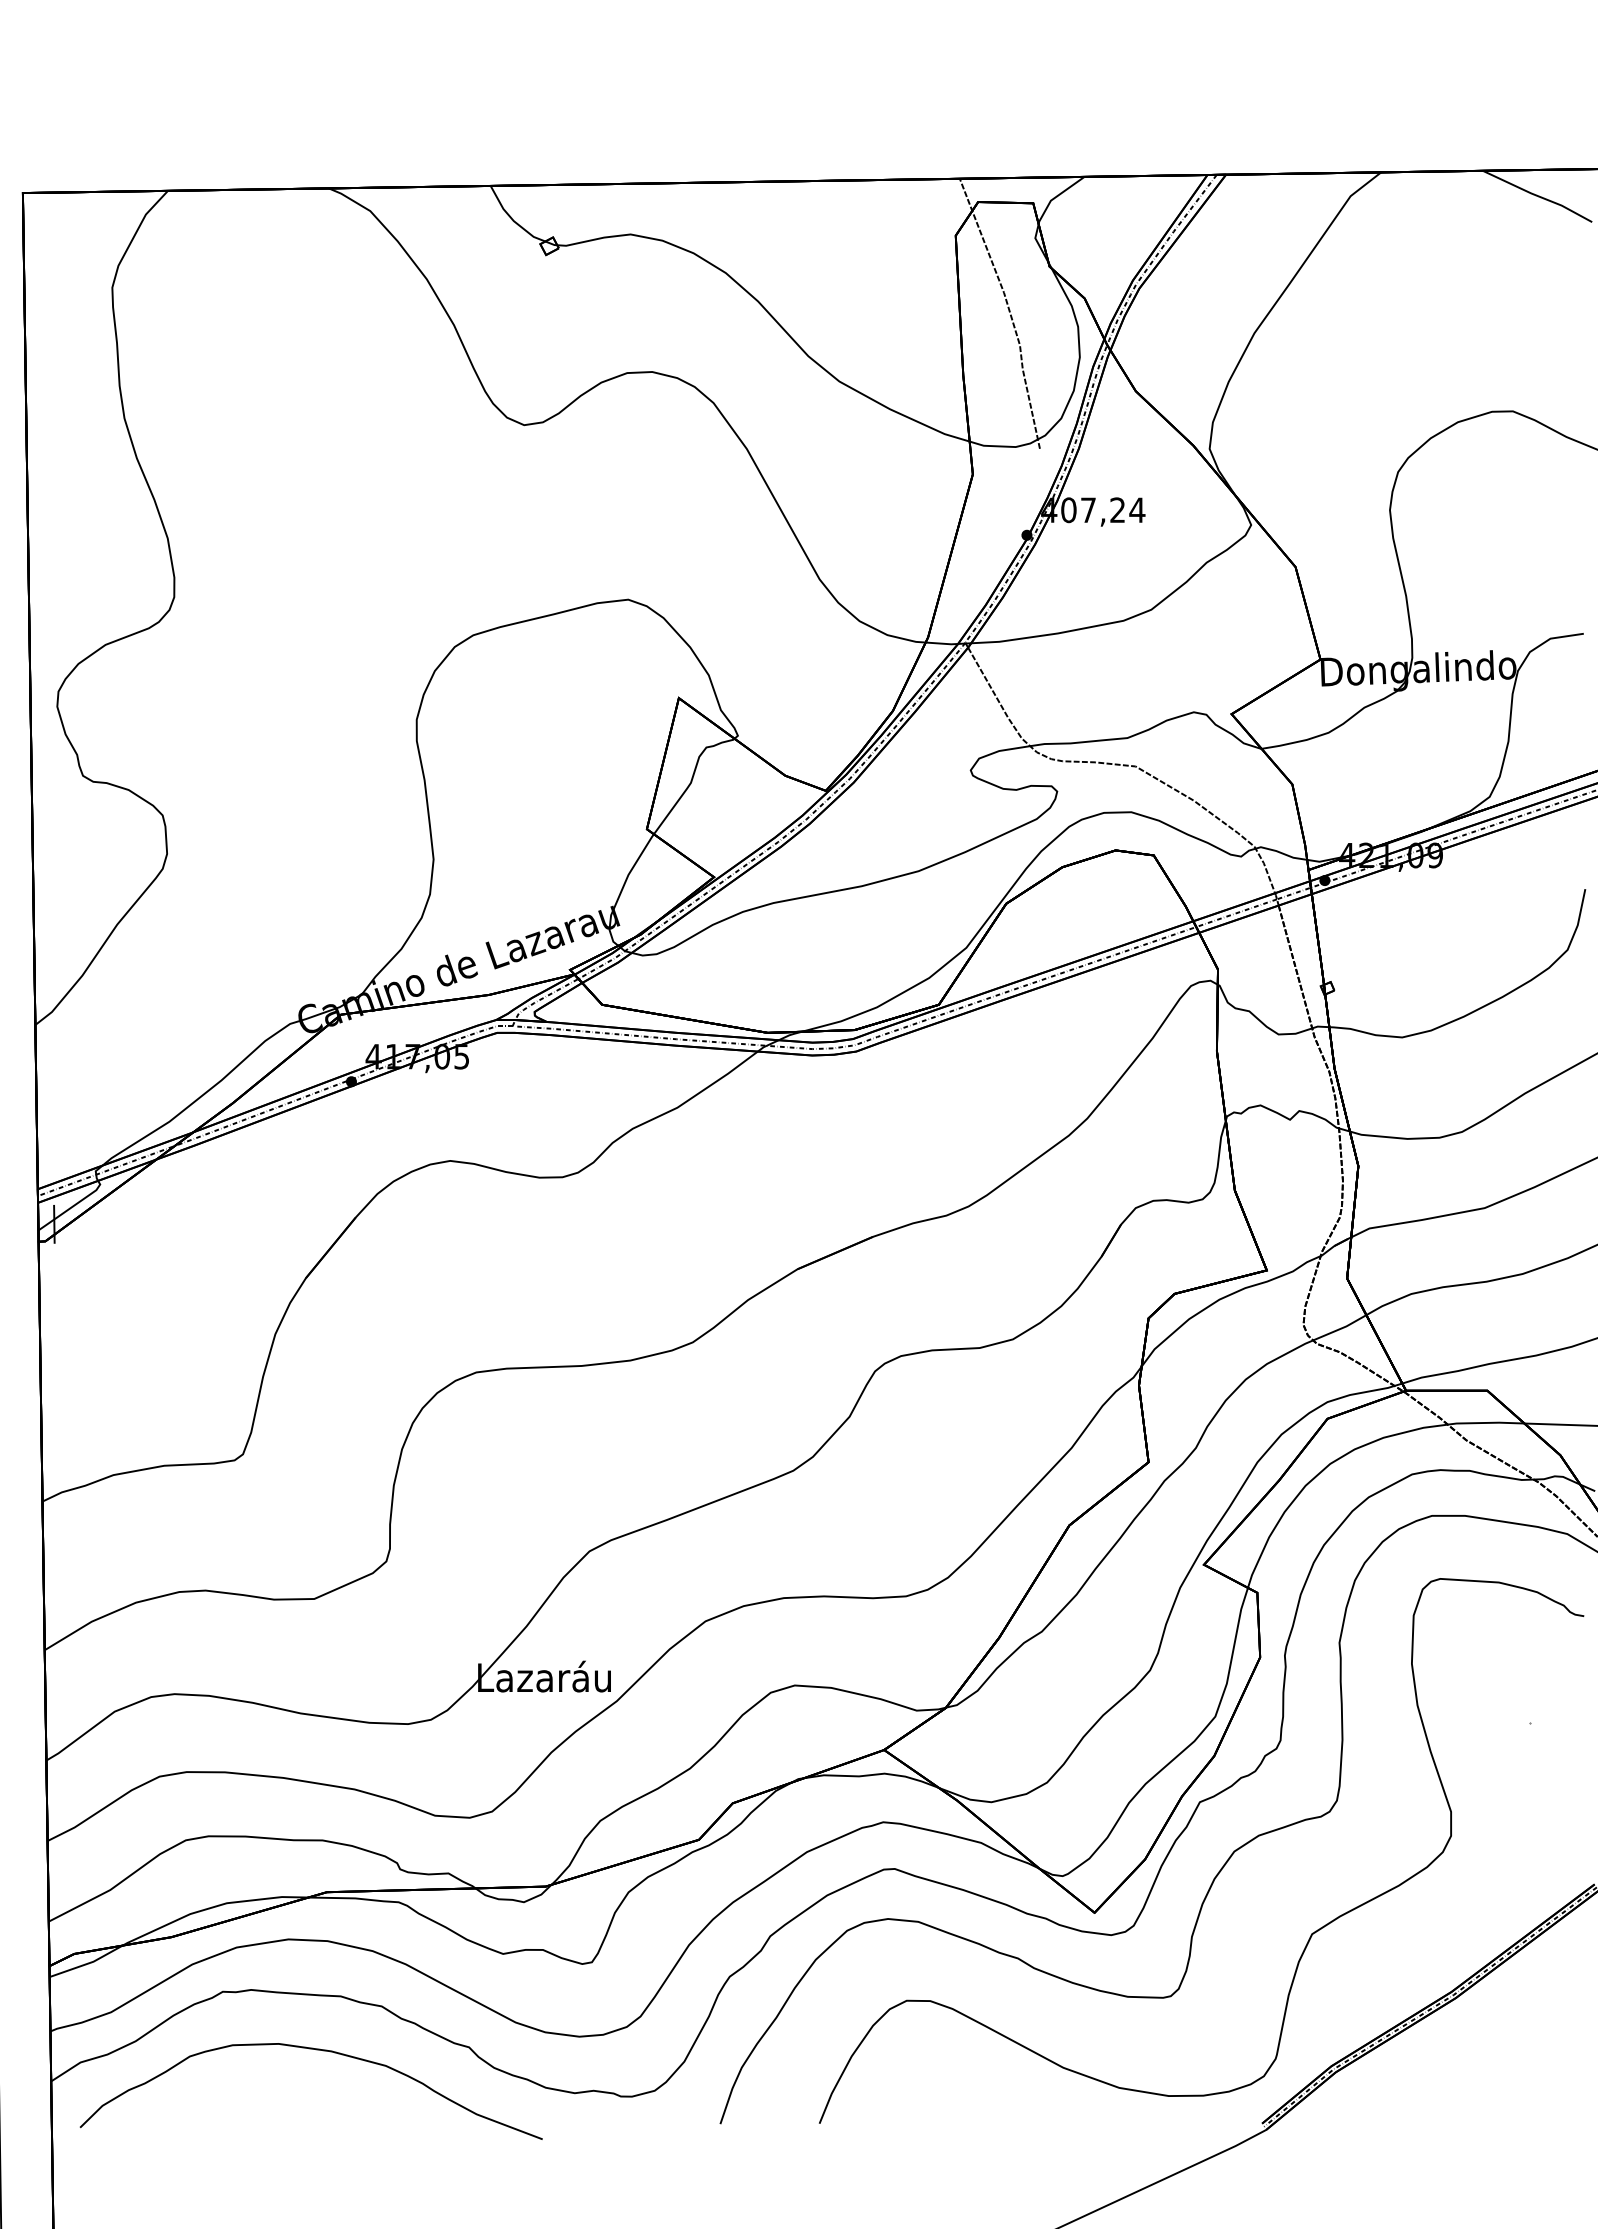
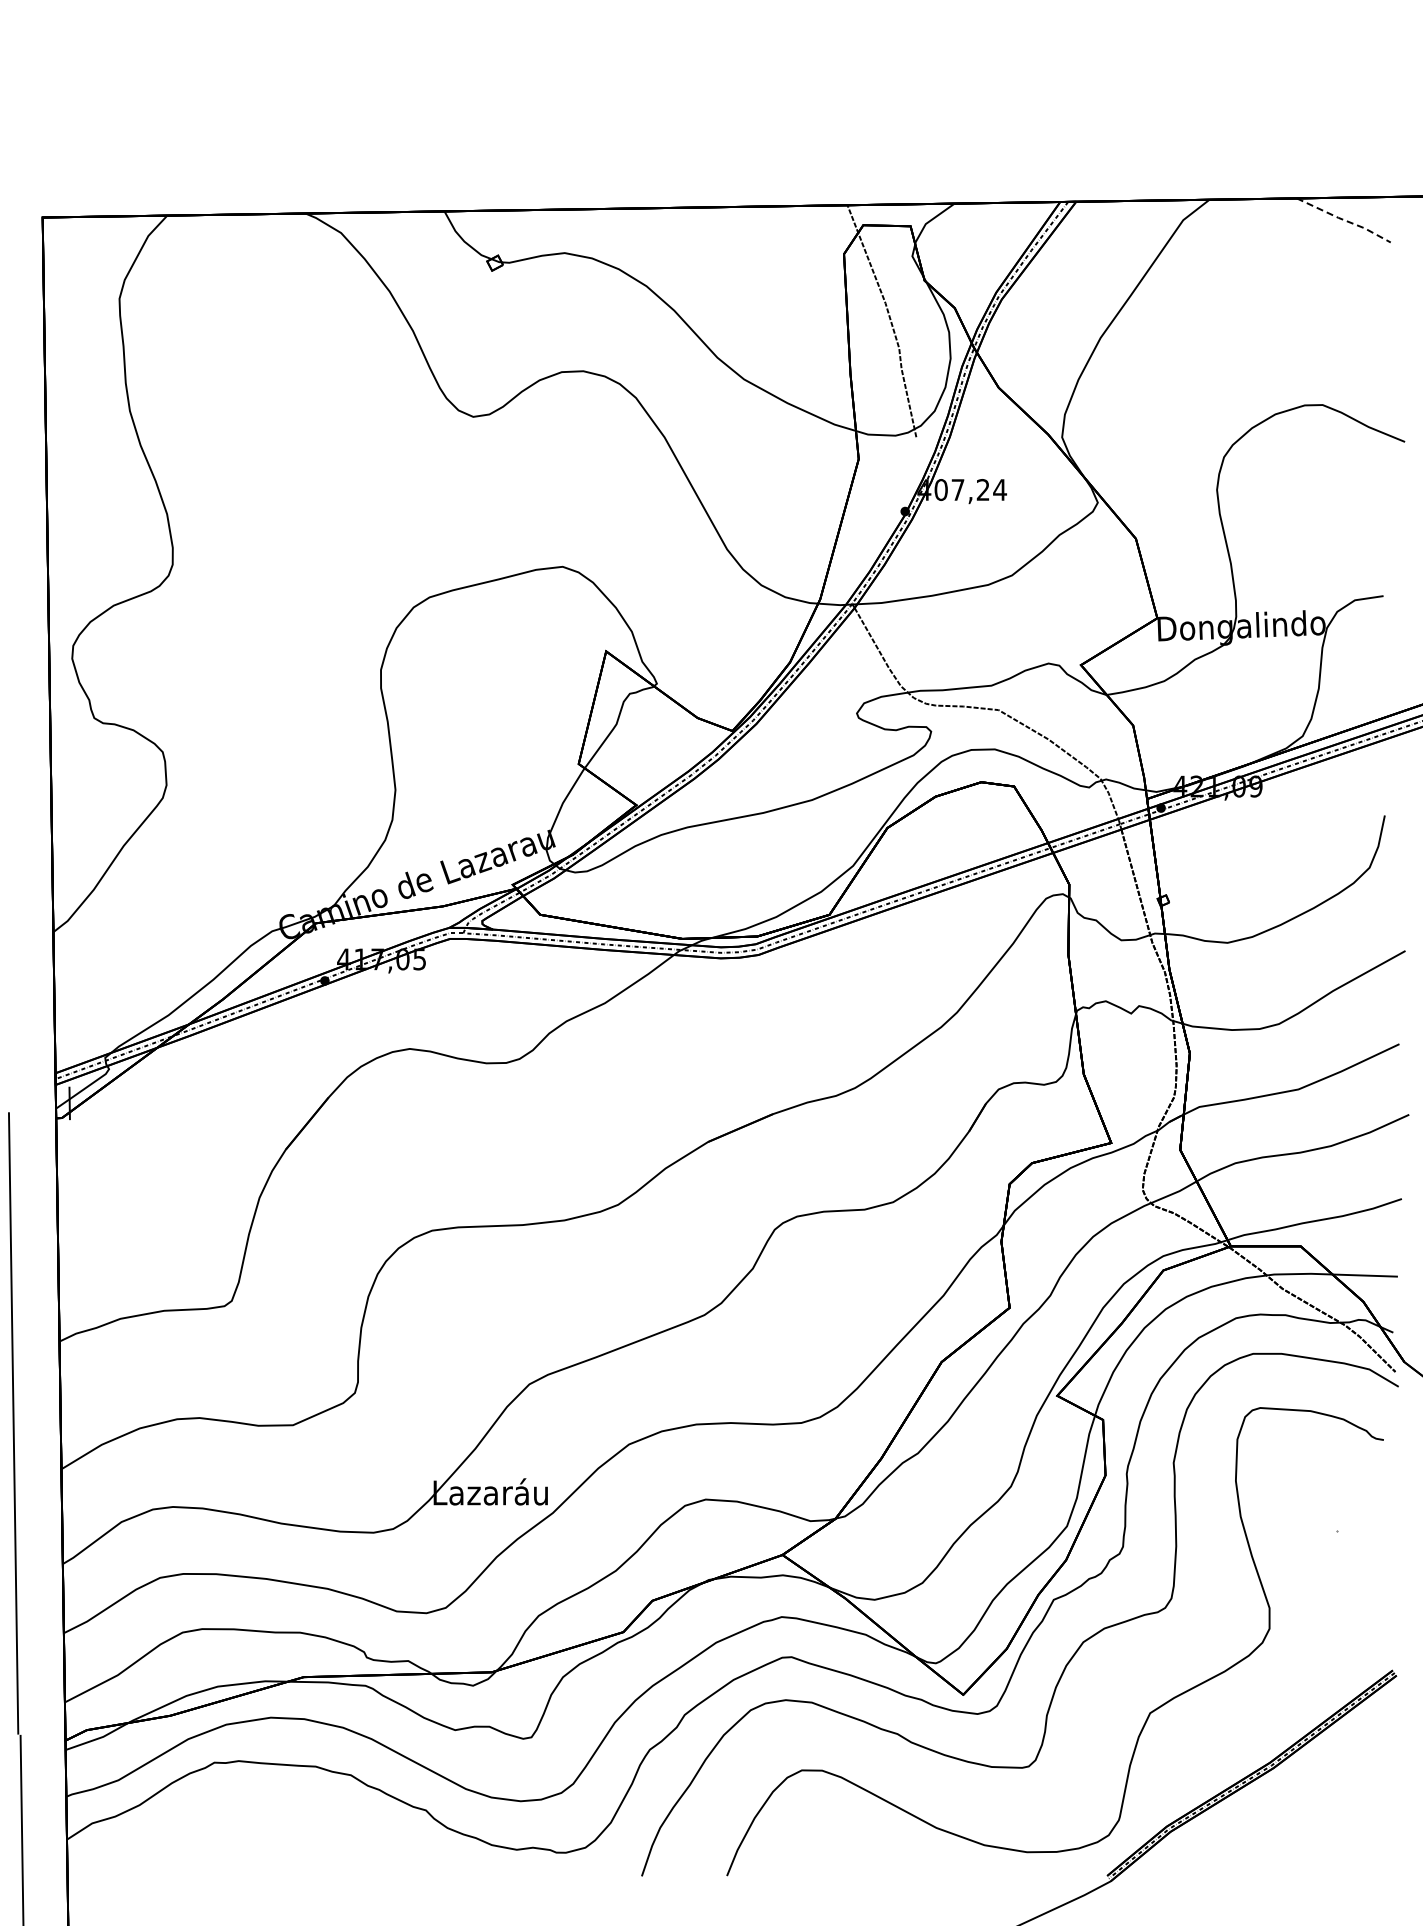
line: (1538, 196) -> (1344, 220), solid -> dashed
curve: (318, 2050) -> (296, 1813), removed

